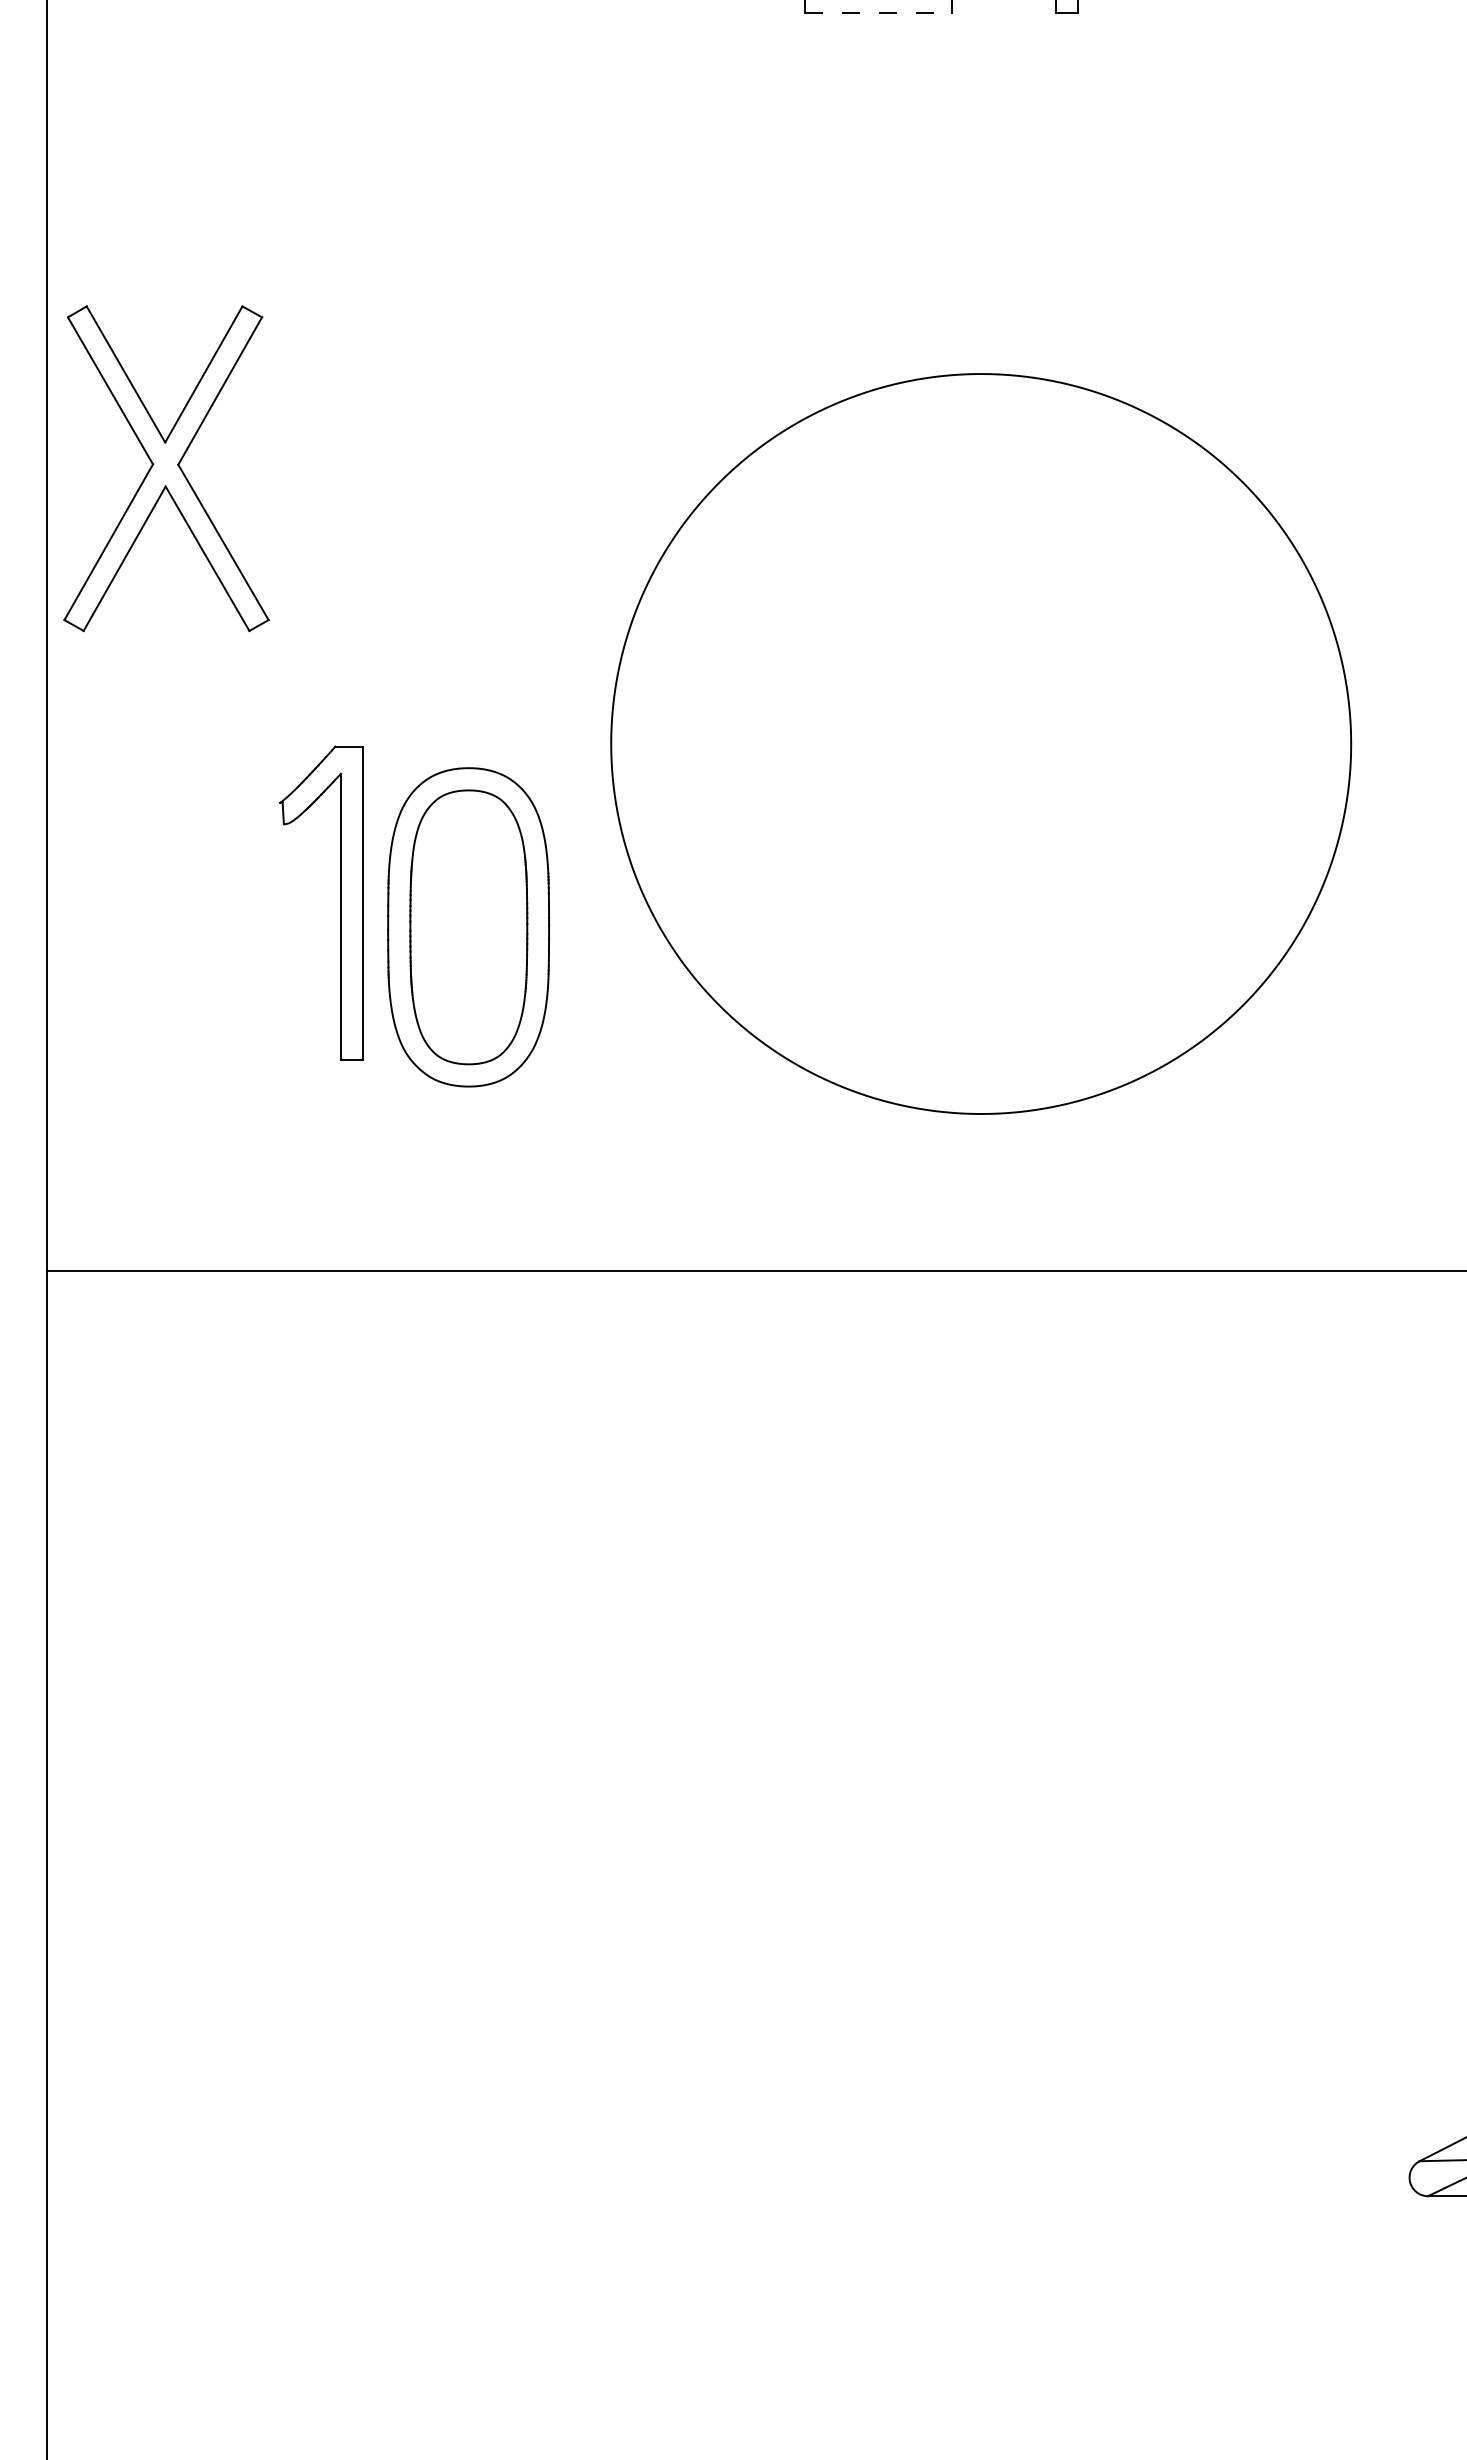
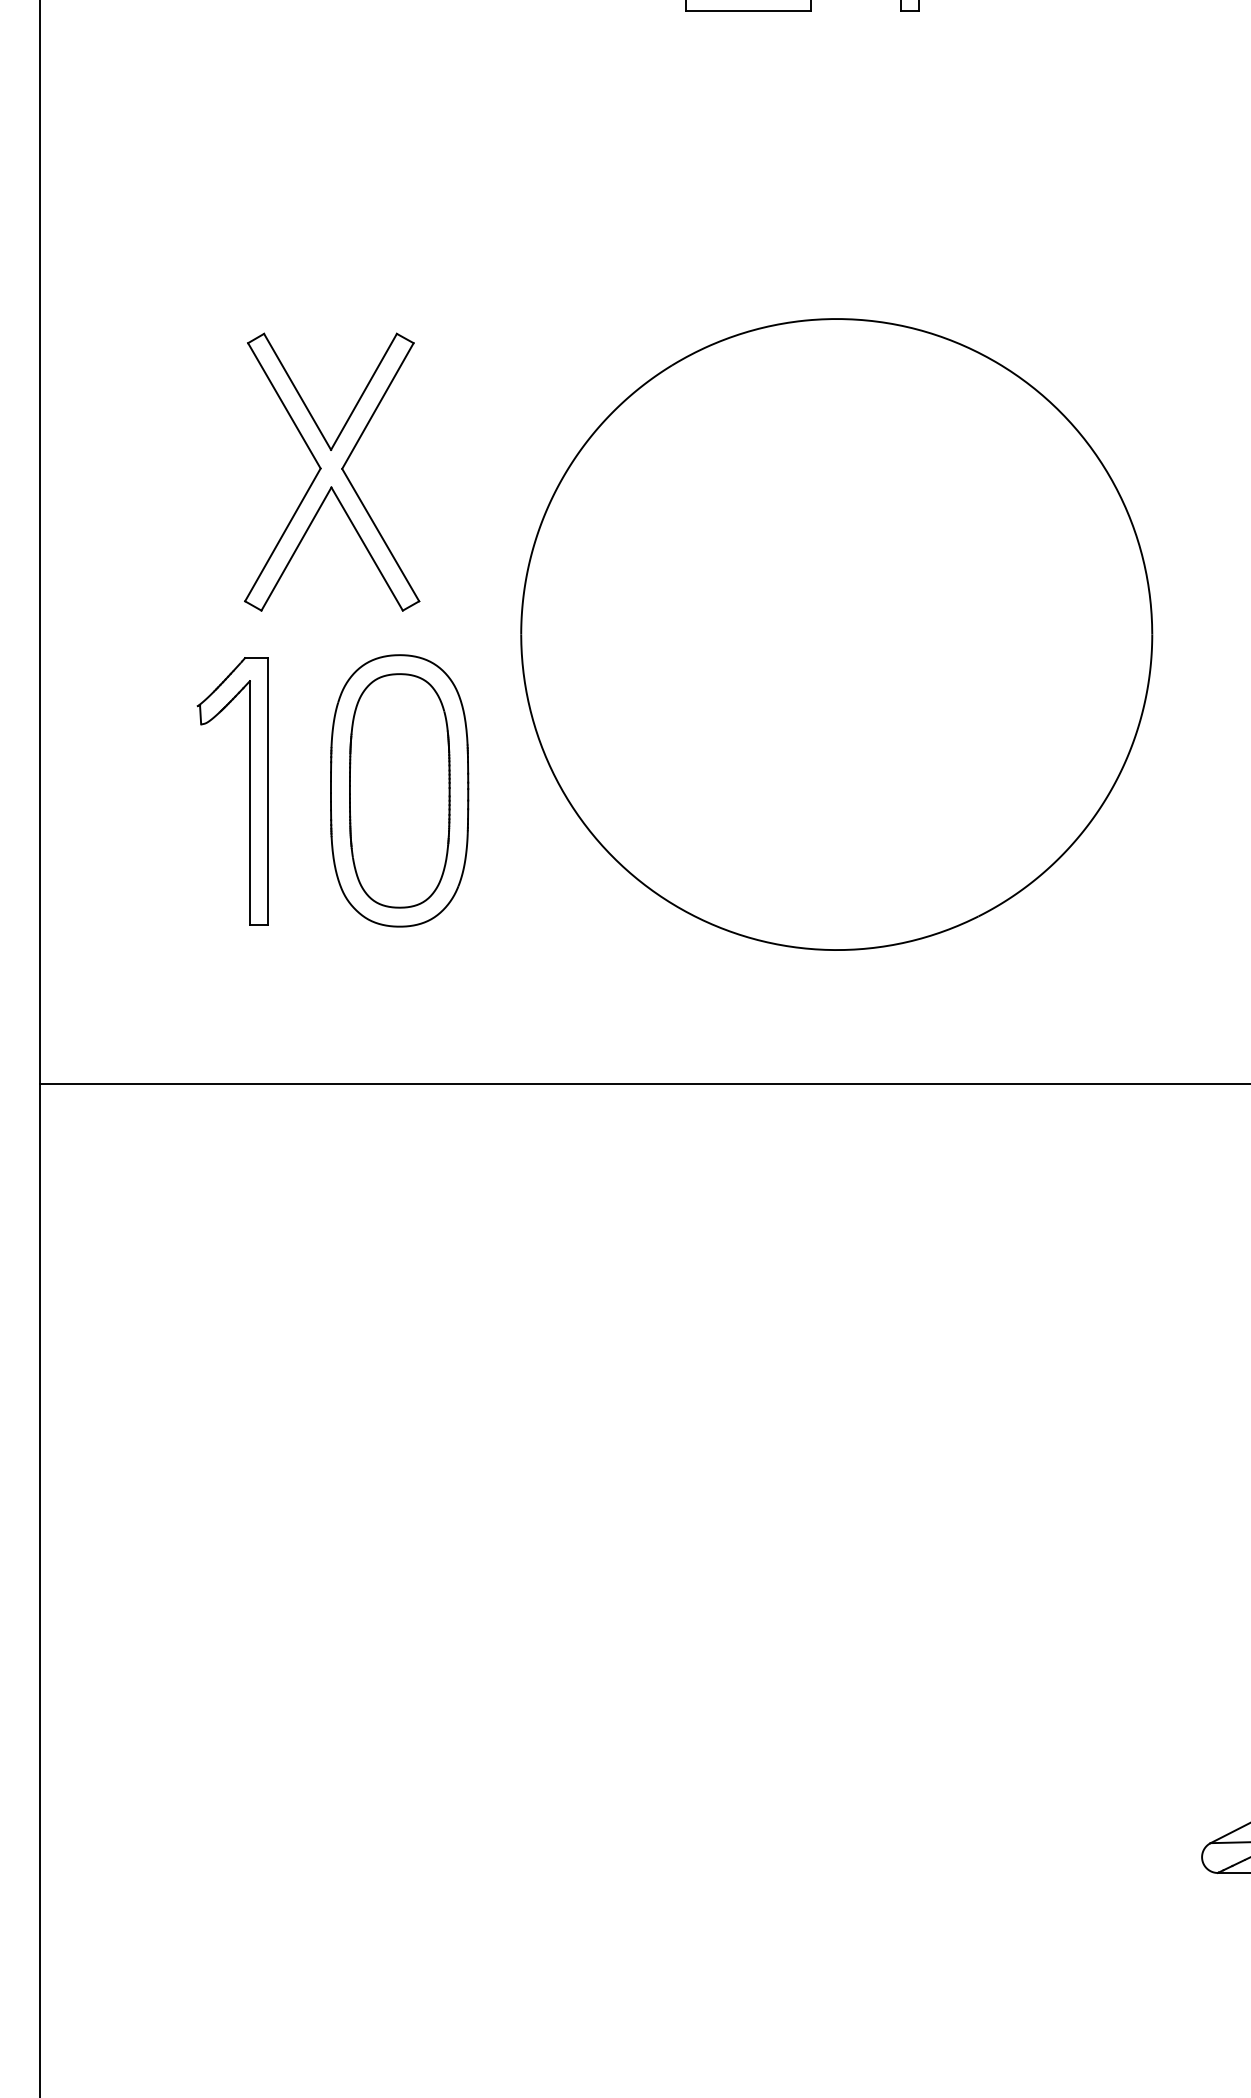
line: (878, 13) -> (749, 11), dashed -> solid
part: (166, 468) -> (332, 472), moved
part: (340, 902) -> (249, 791), moved

